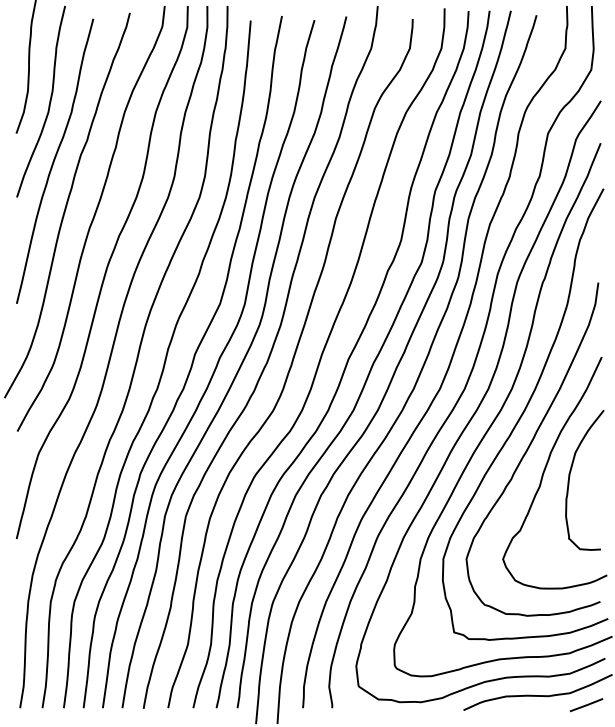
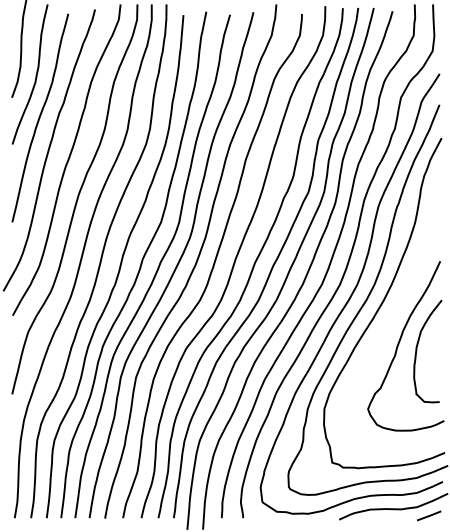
curve: (529, 448) -> (387, 328), removed

